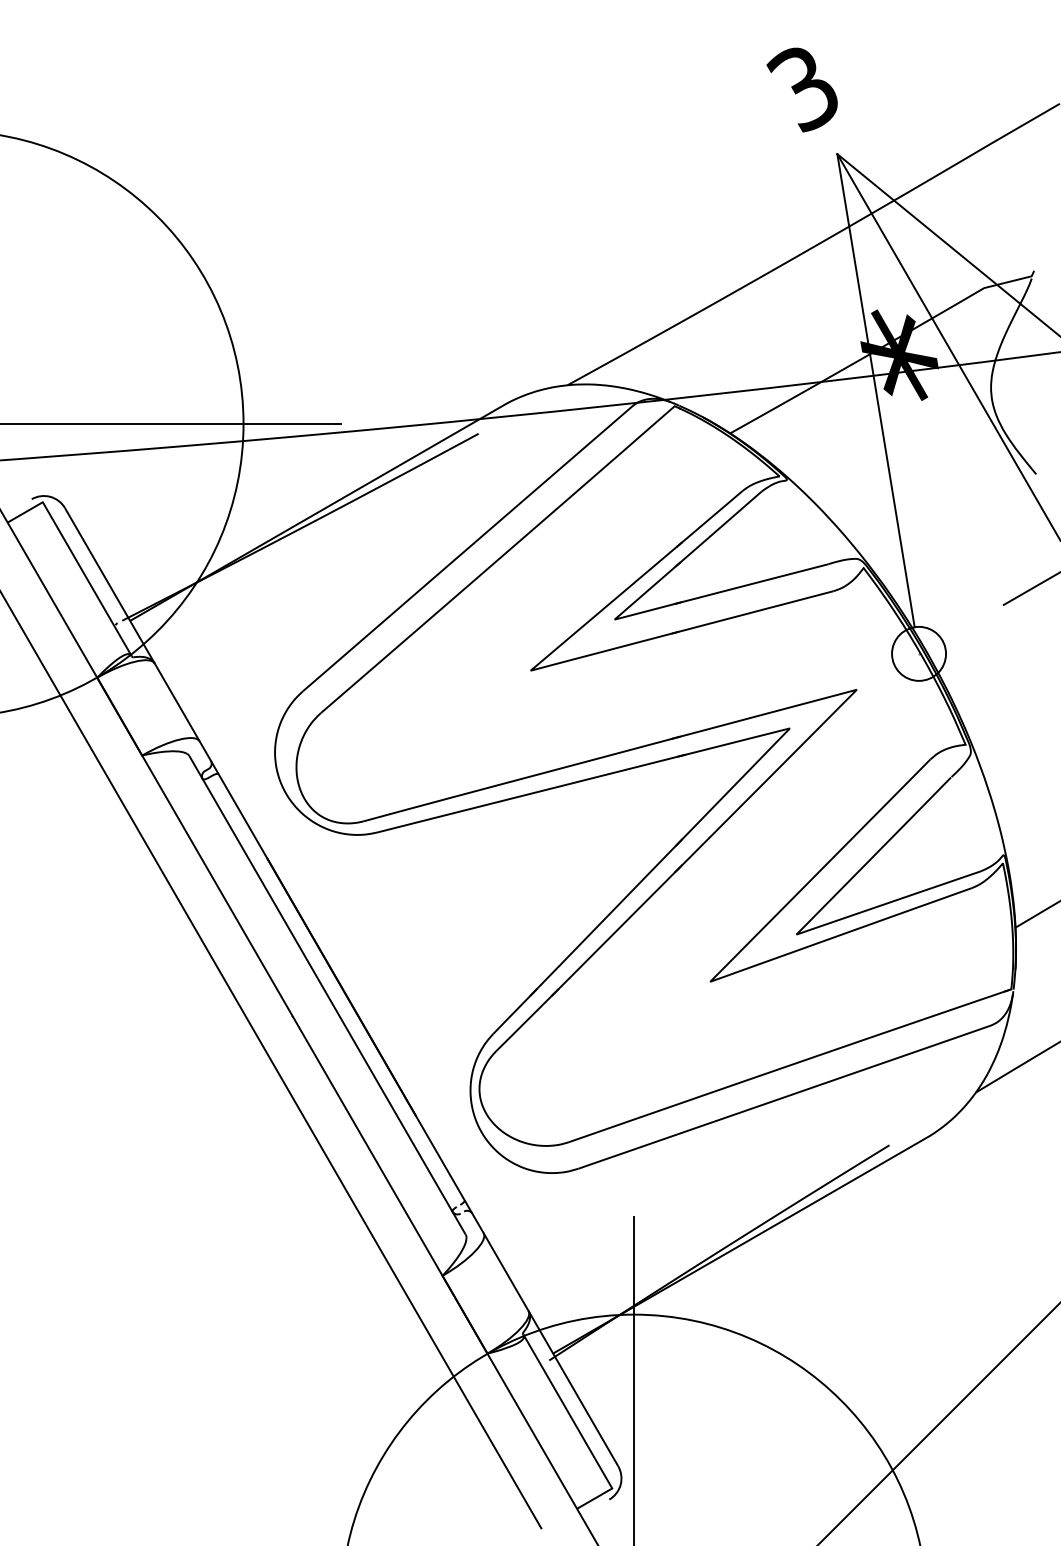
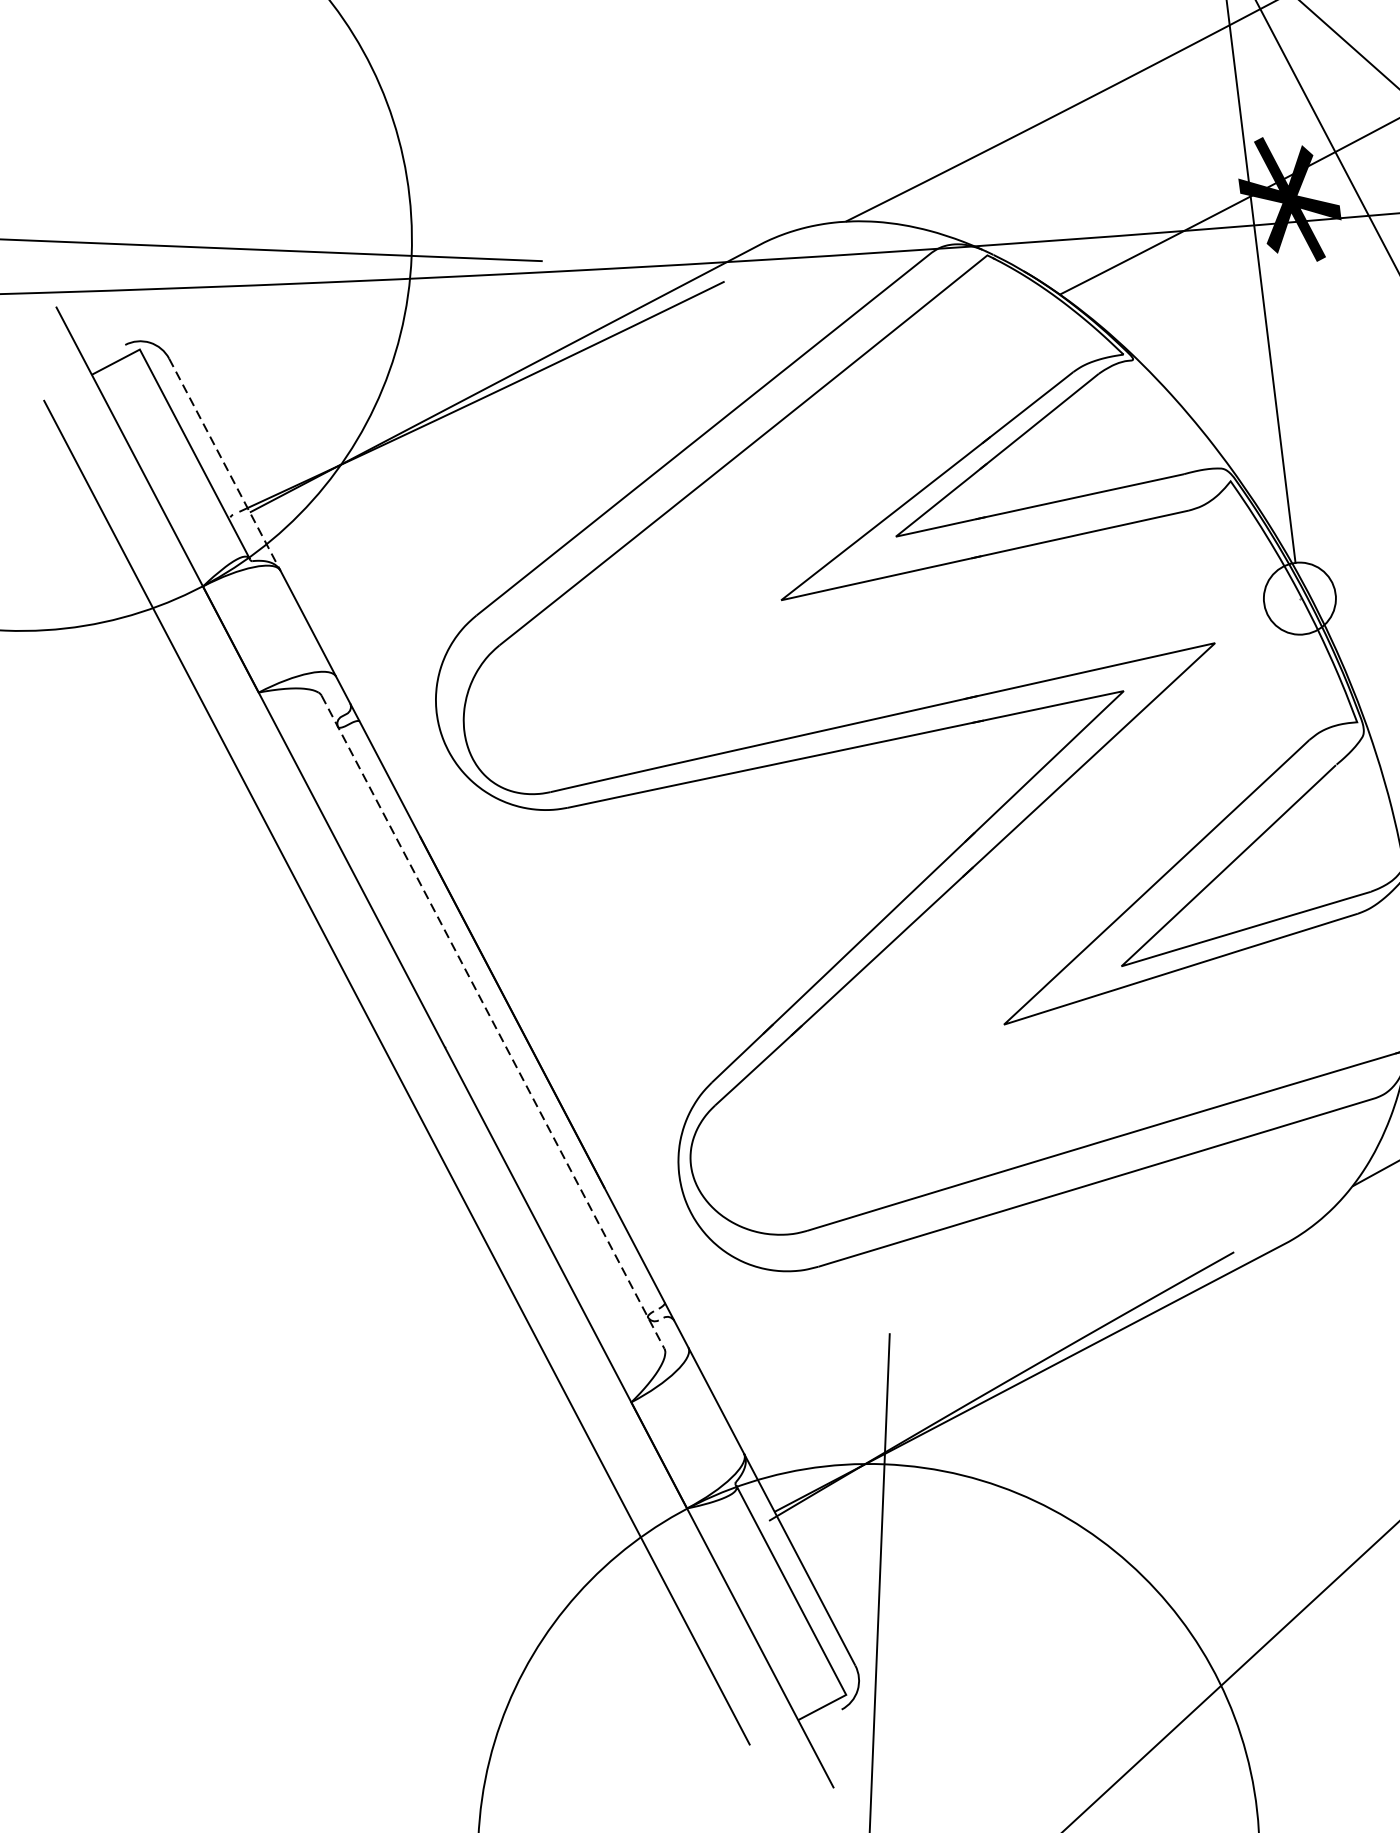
line: (110, 586) -> (225, 465), solid -> dashed
line: (327, 995) -> (492, 1022), solid -> dashed

